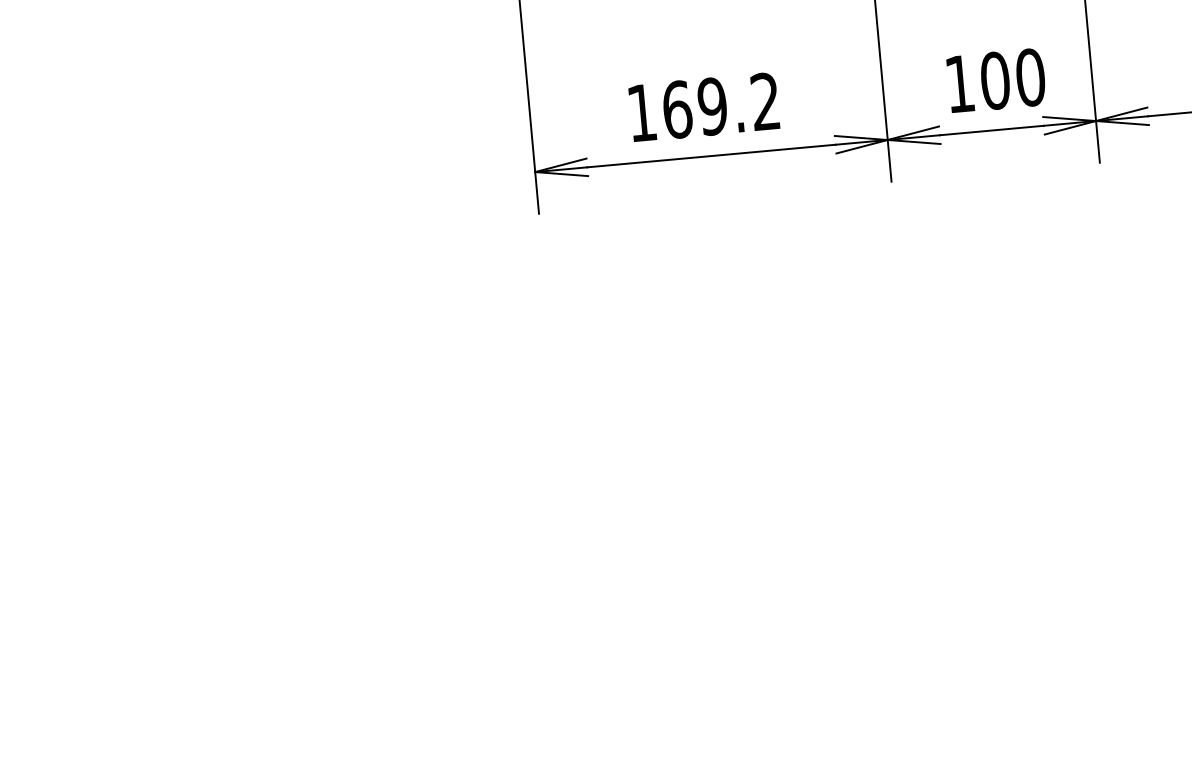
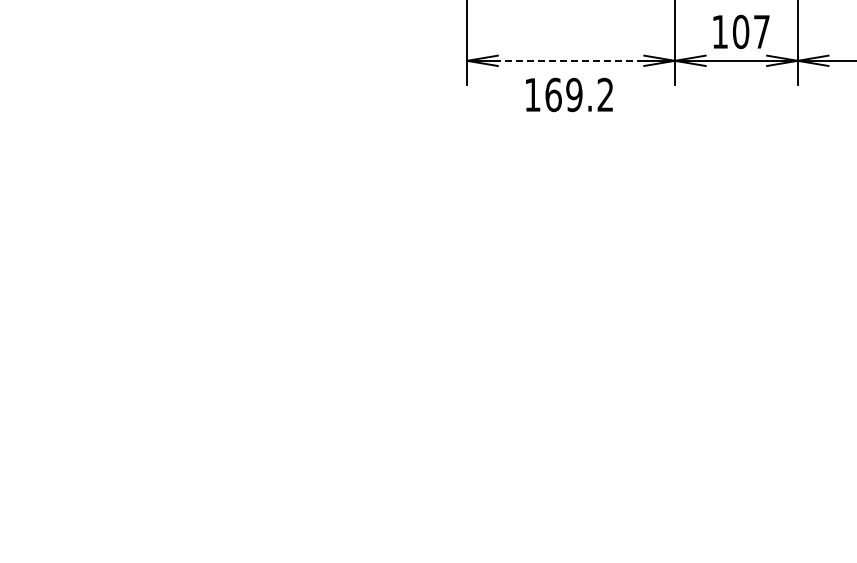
text: (1029, 76) -> (761, 31), 100 -> 107
text: (704, 106) -> (569, 94), moved
line: (710, 155) -> (570, 60), solid -> dashed

